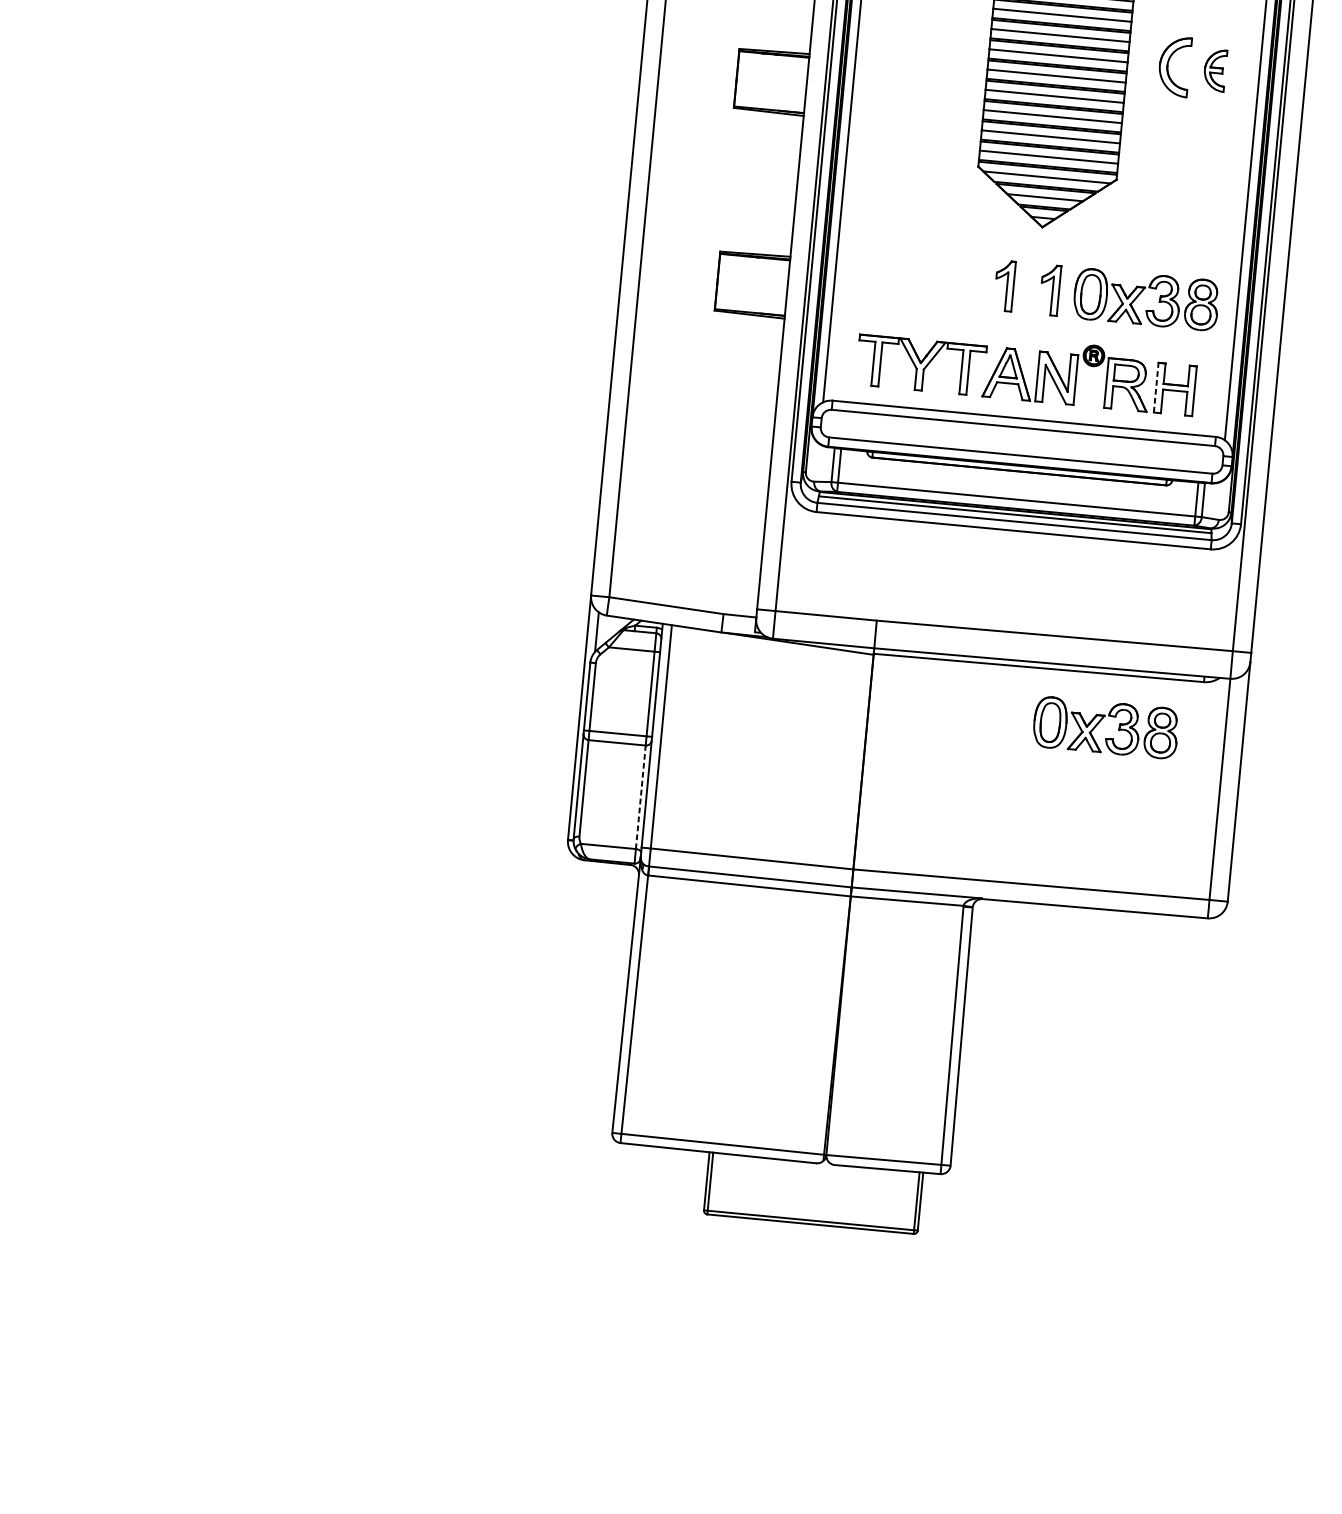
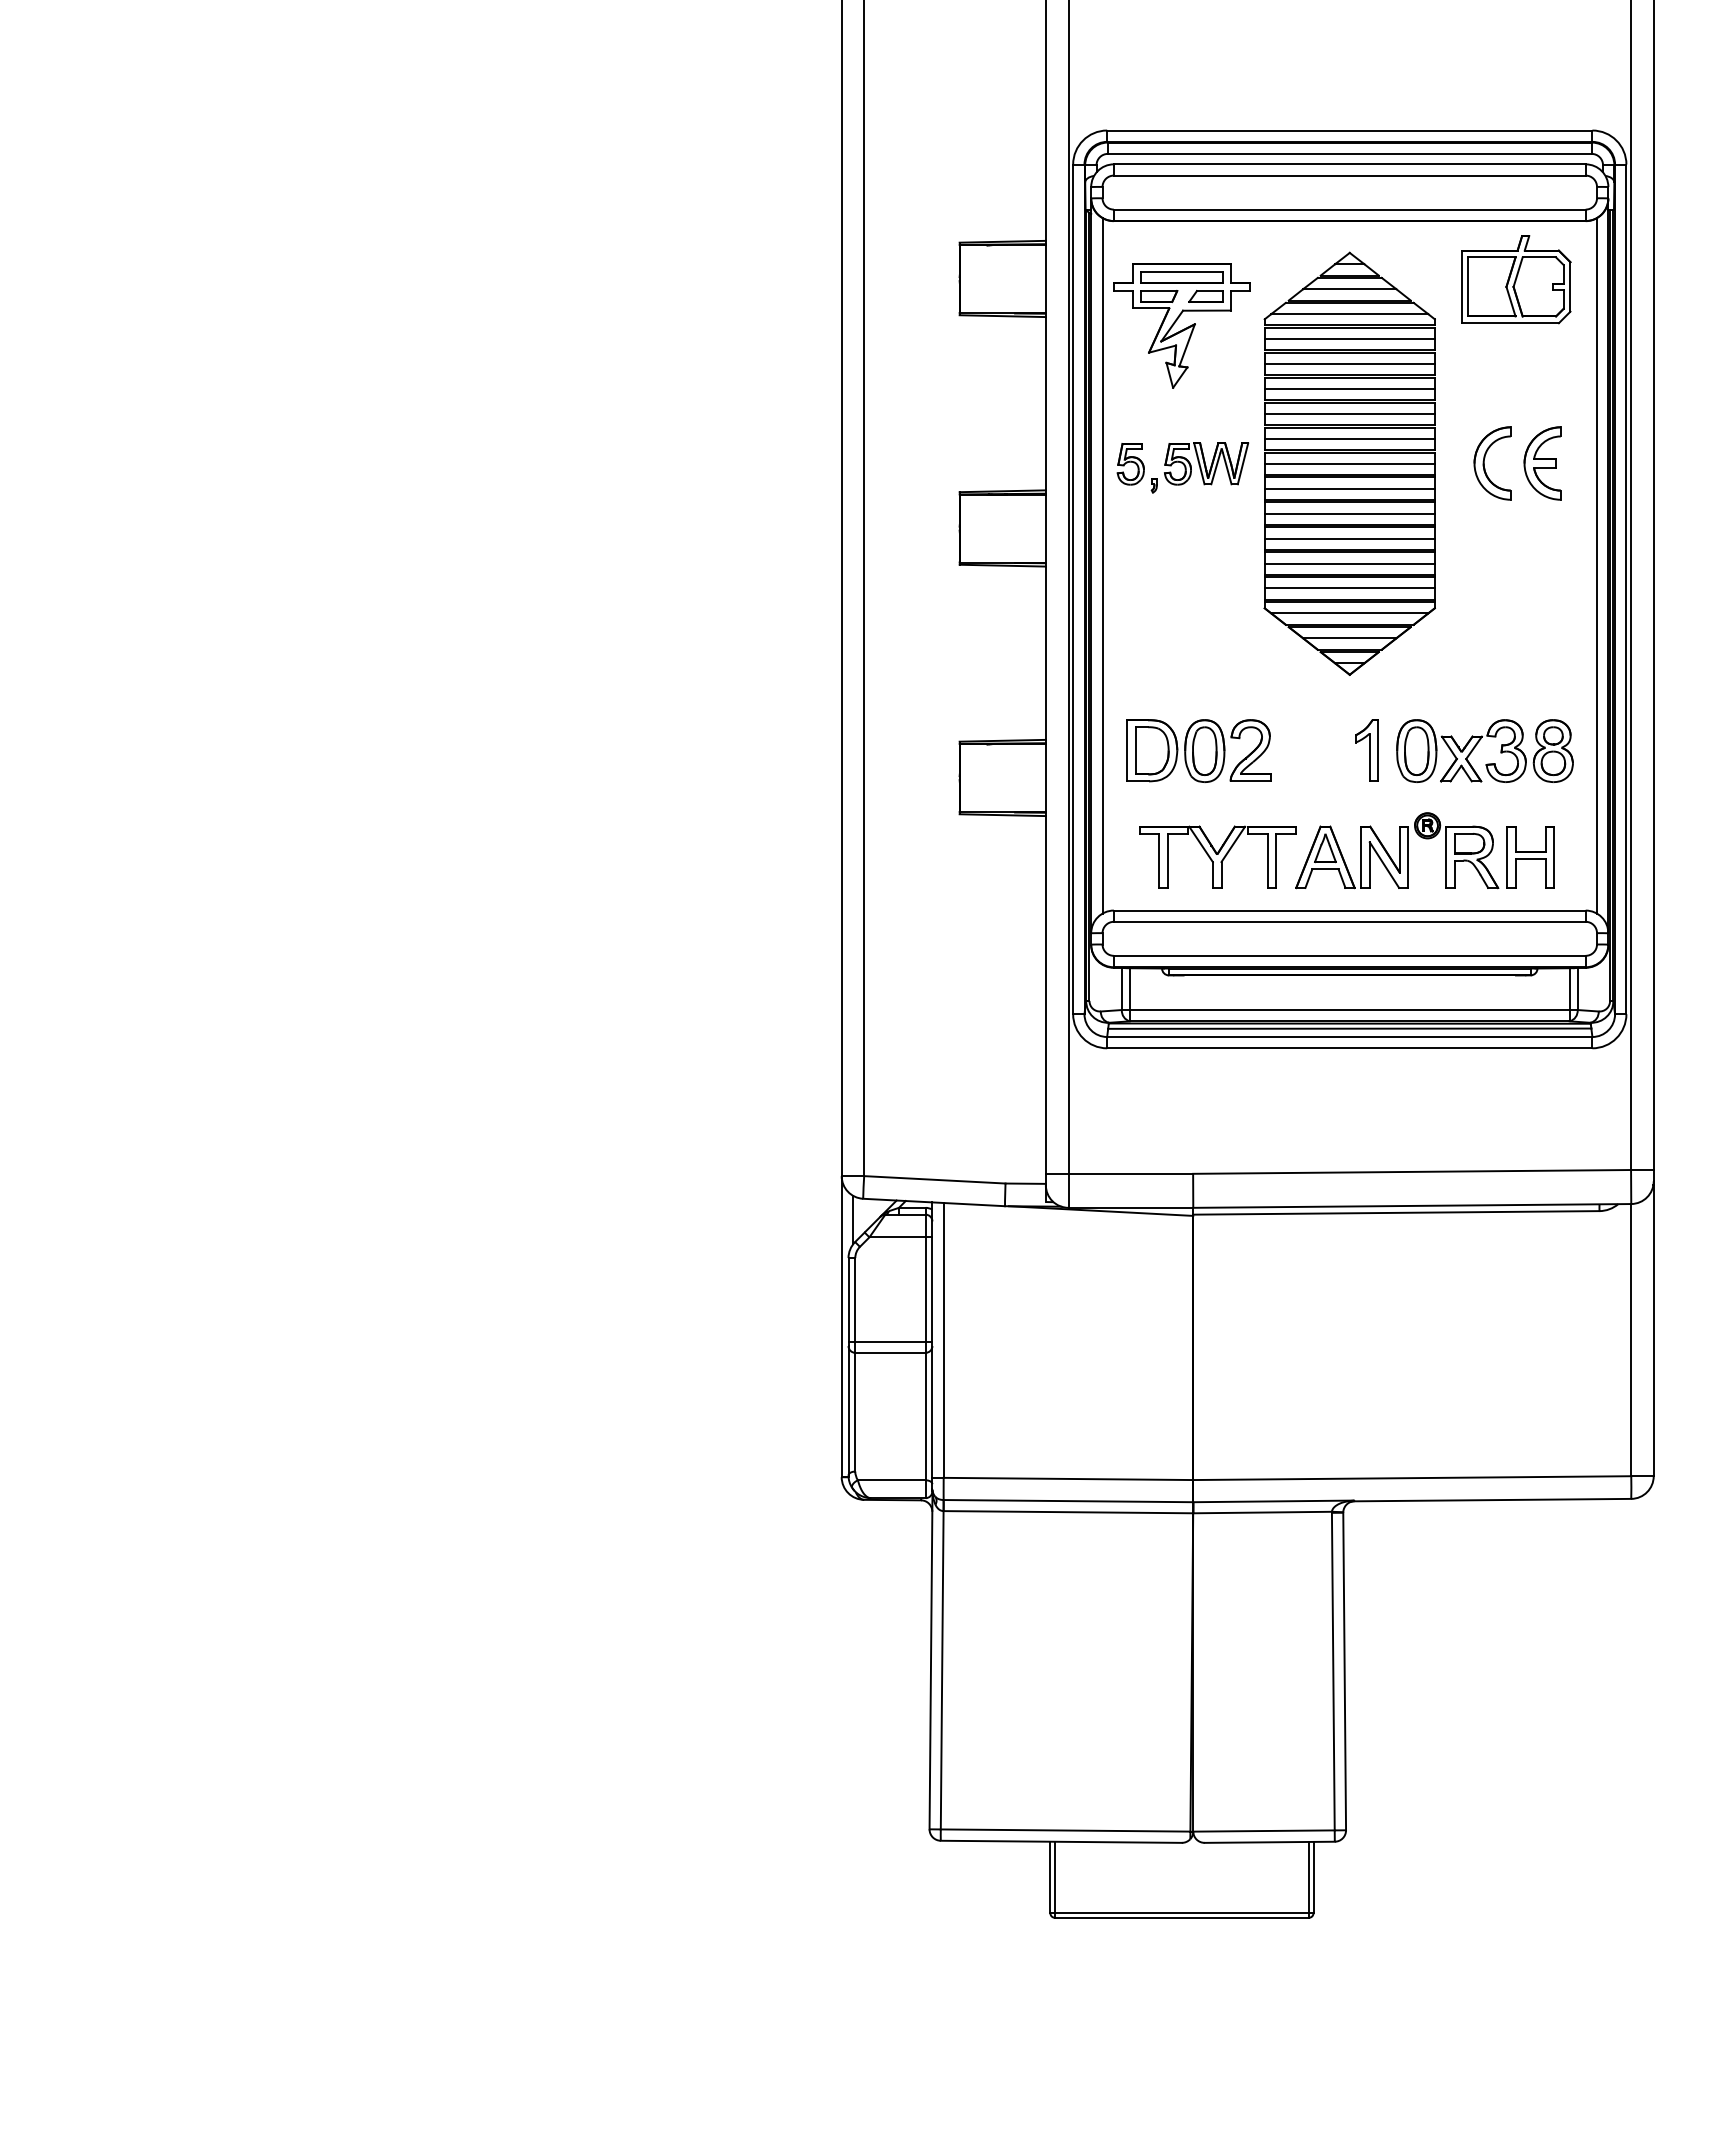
part: (922, 46) -> (1182, 467), added
part: (1215, 70) -> (1542, 463), size x1.43
part: (913, 277) -> (1198, 750), added
part: (1004, 285) -> (1310, 750), removed
line: (1156, 387) -> (1507, 857), dashed -> solid
part: (1099, 723) -> (1476, 1273), removed
line: (640, 797) -> (925, 1416), dashed -> solid

